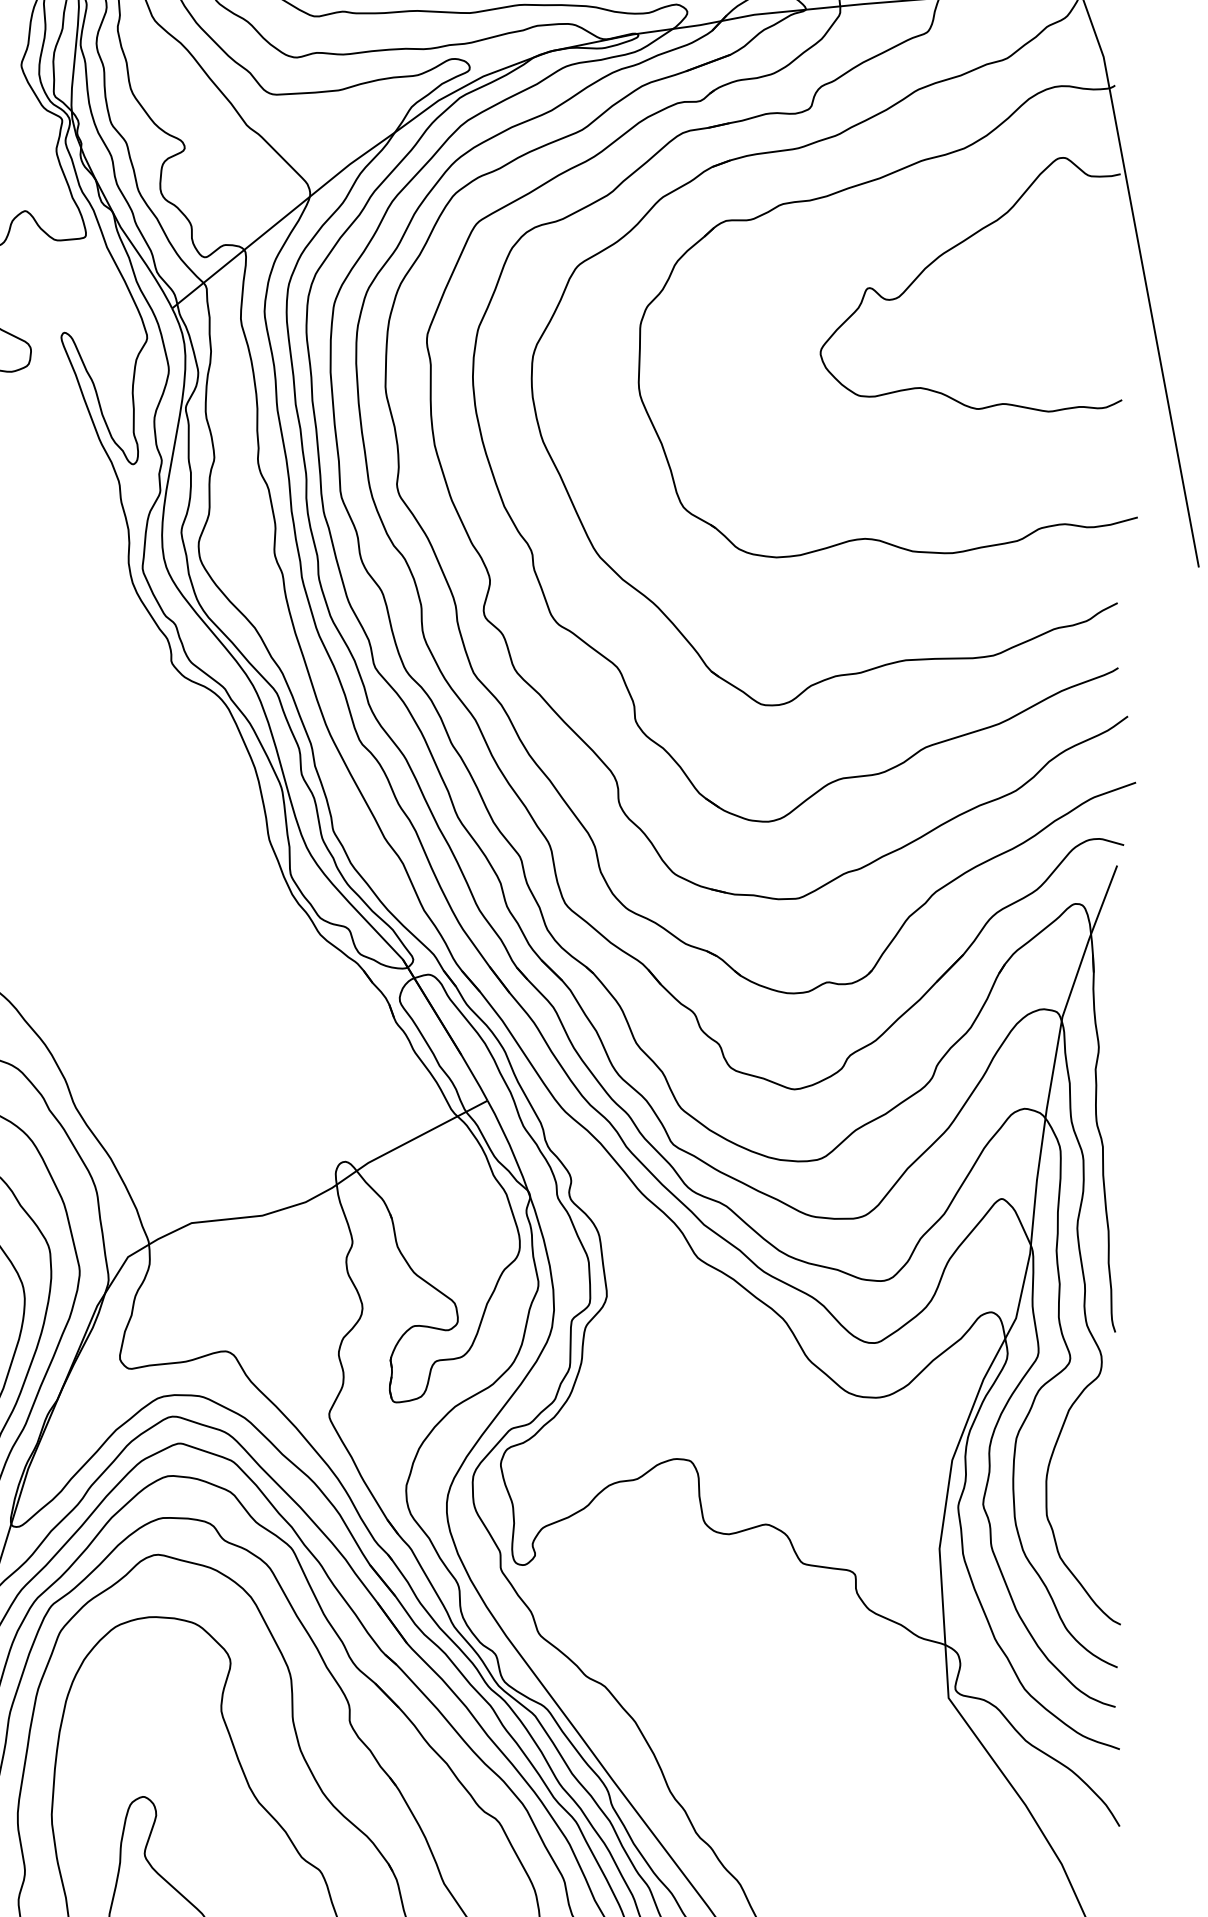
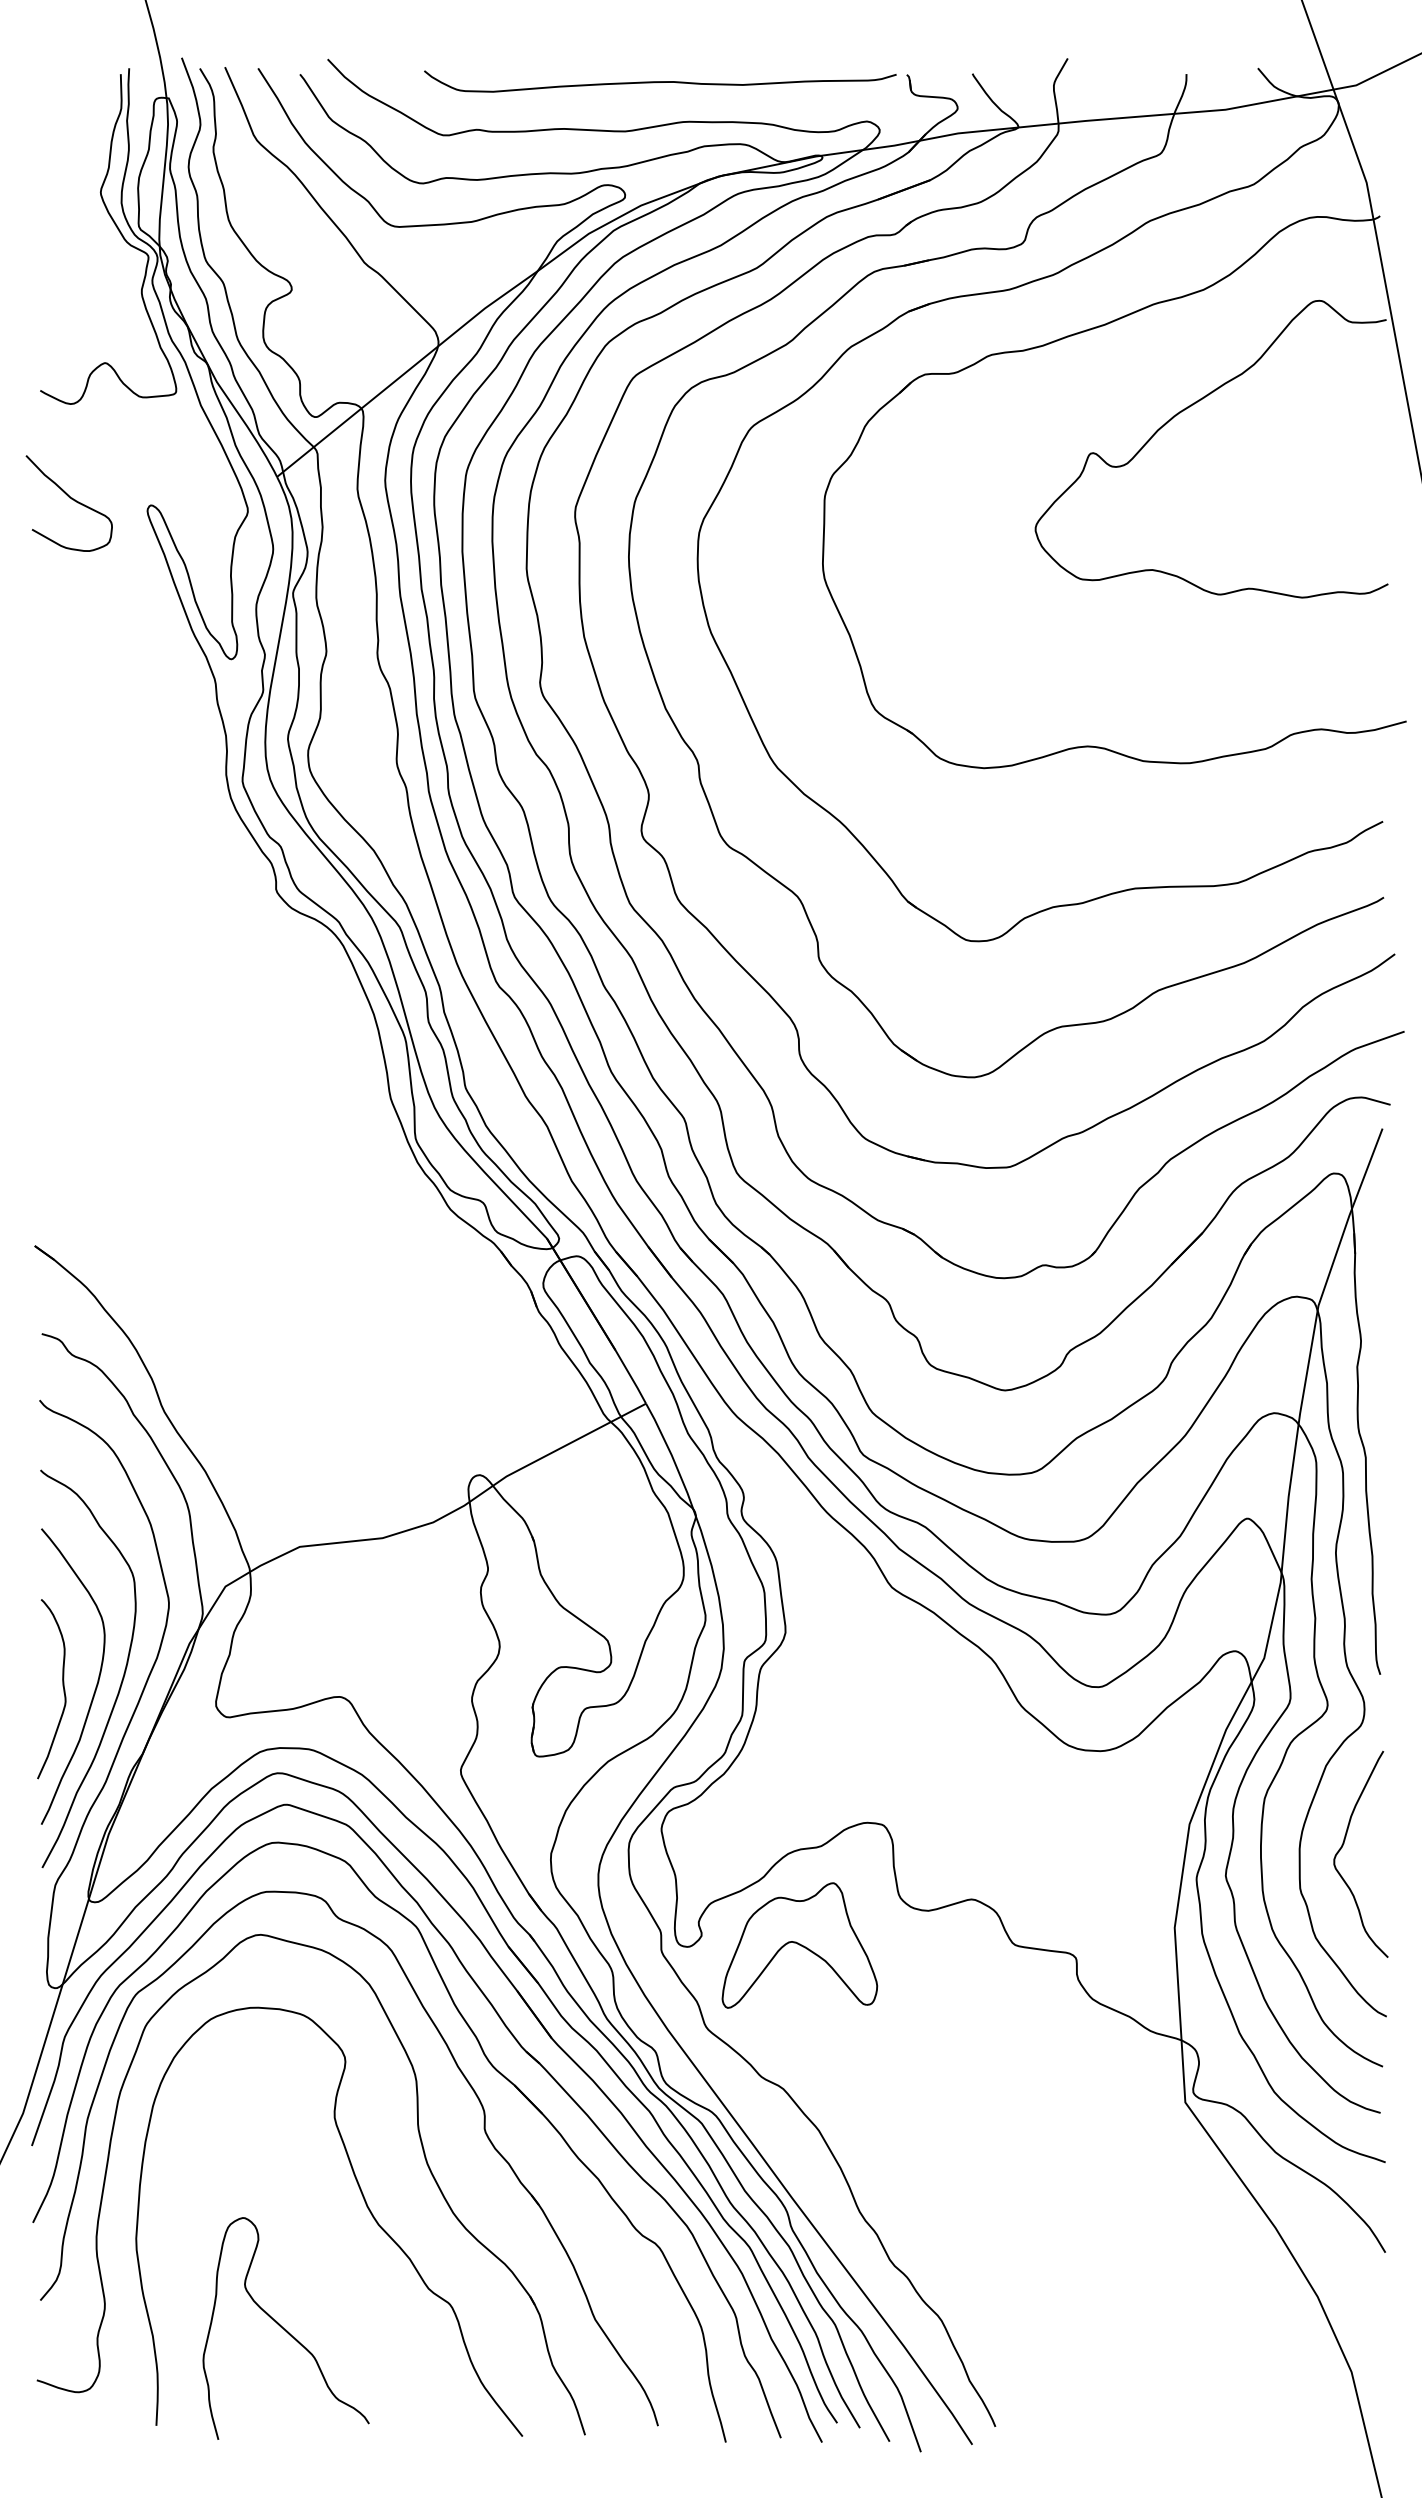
curve: (1083, 1478) -> (1343, 1845), added
part: (618, 1563) -> (799, 1945), added

